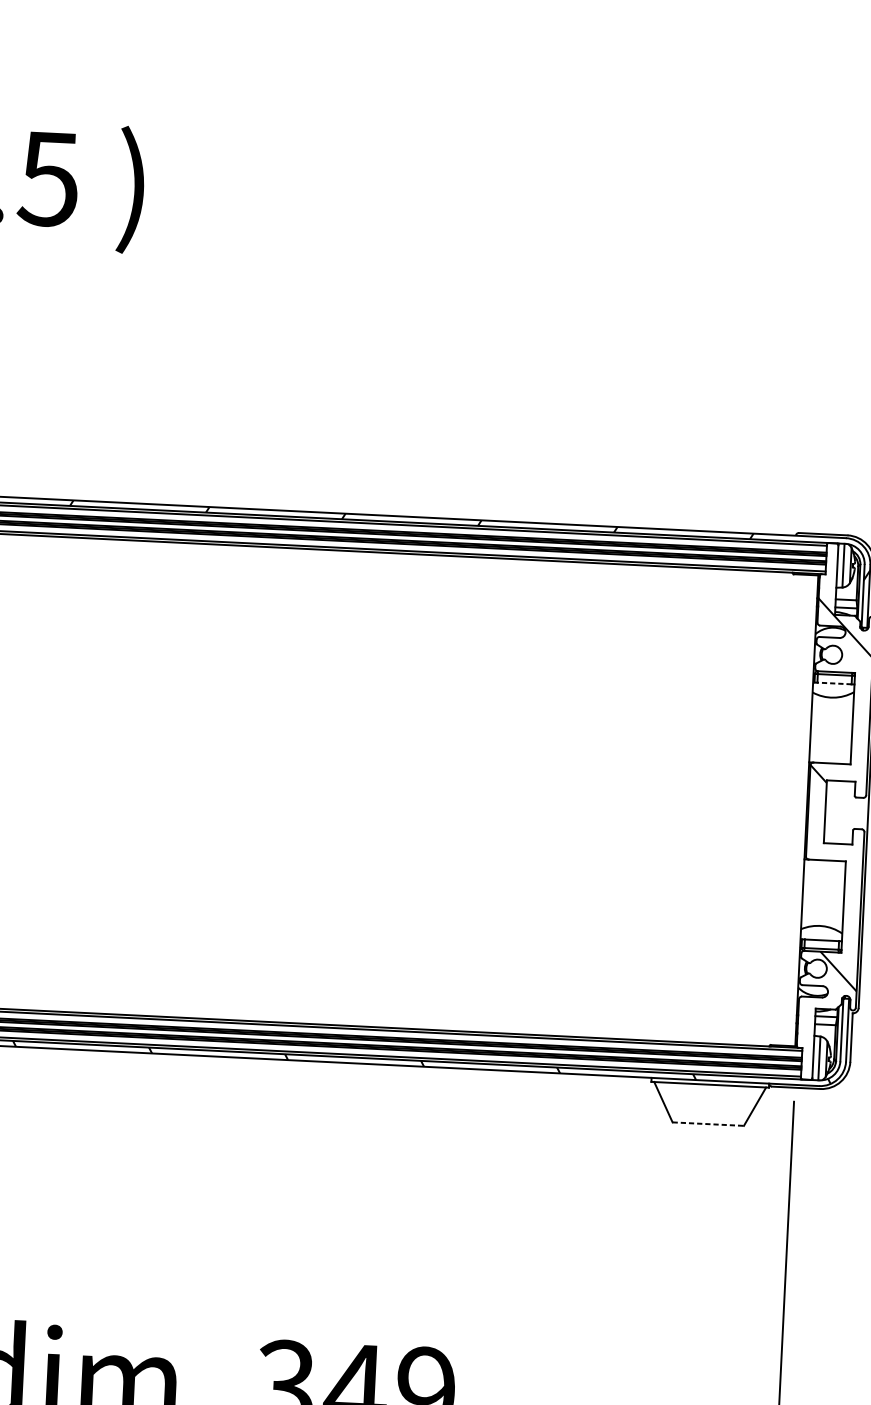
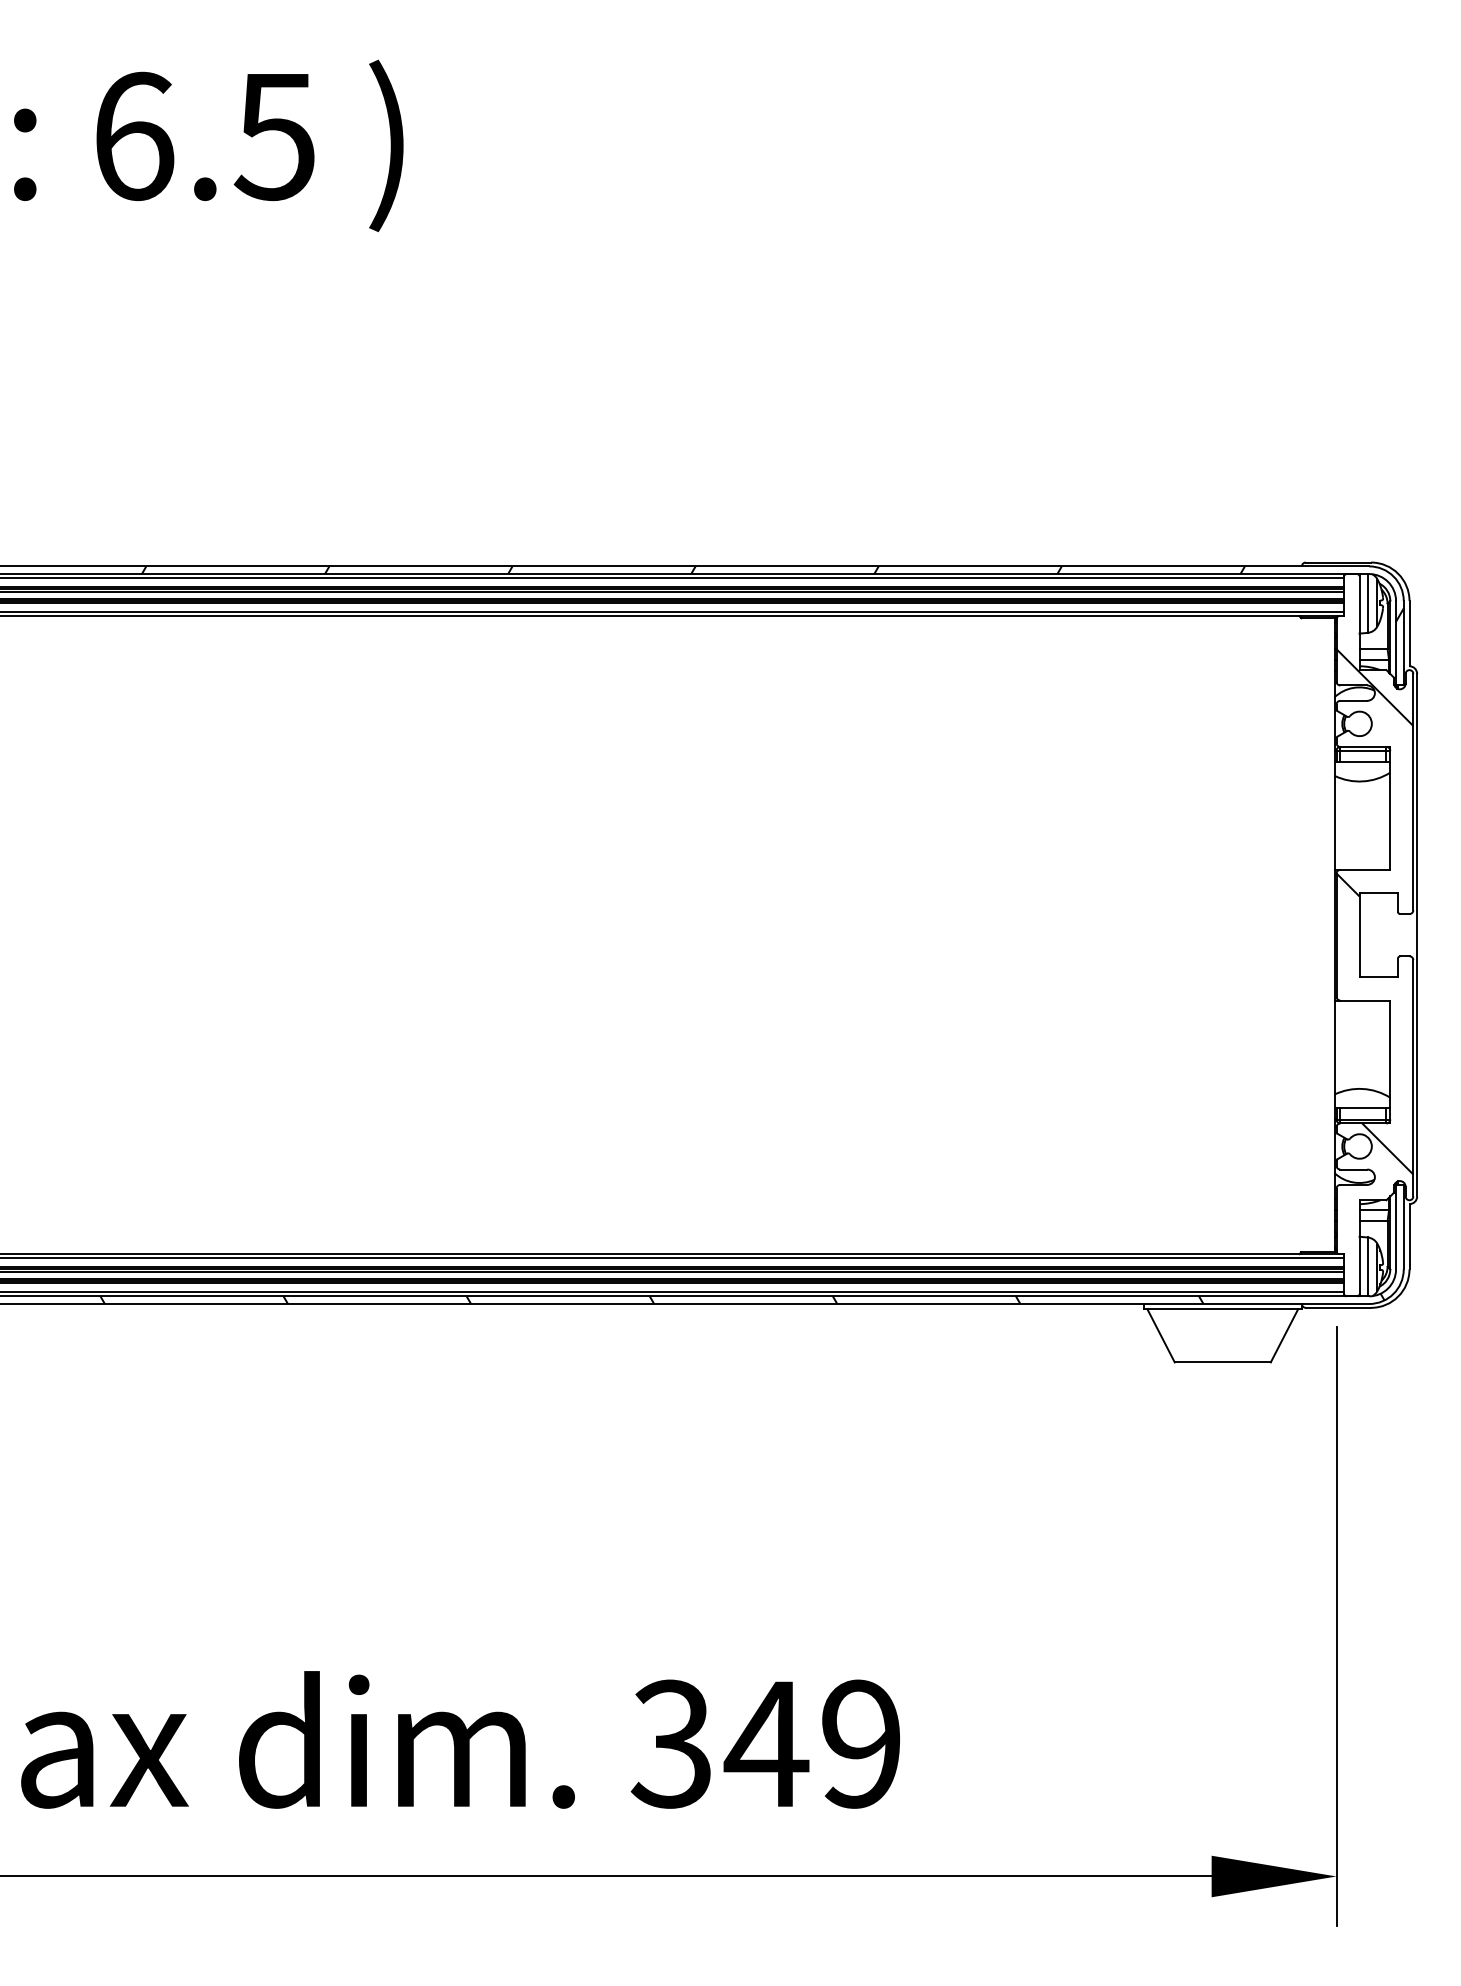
line: (833, 683) -> (1362, 762), dashed -> solid
line: (708, 1124) -> (1223, 1362), dashed -> solid

